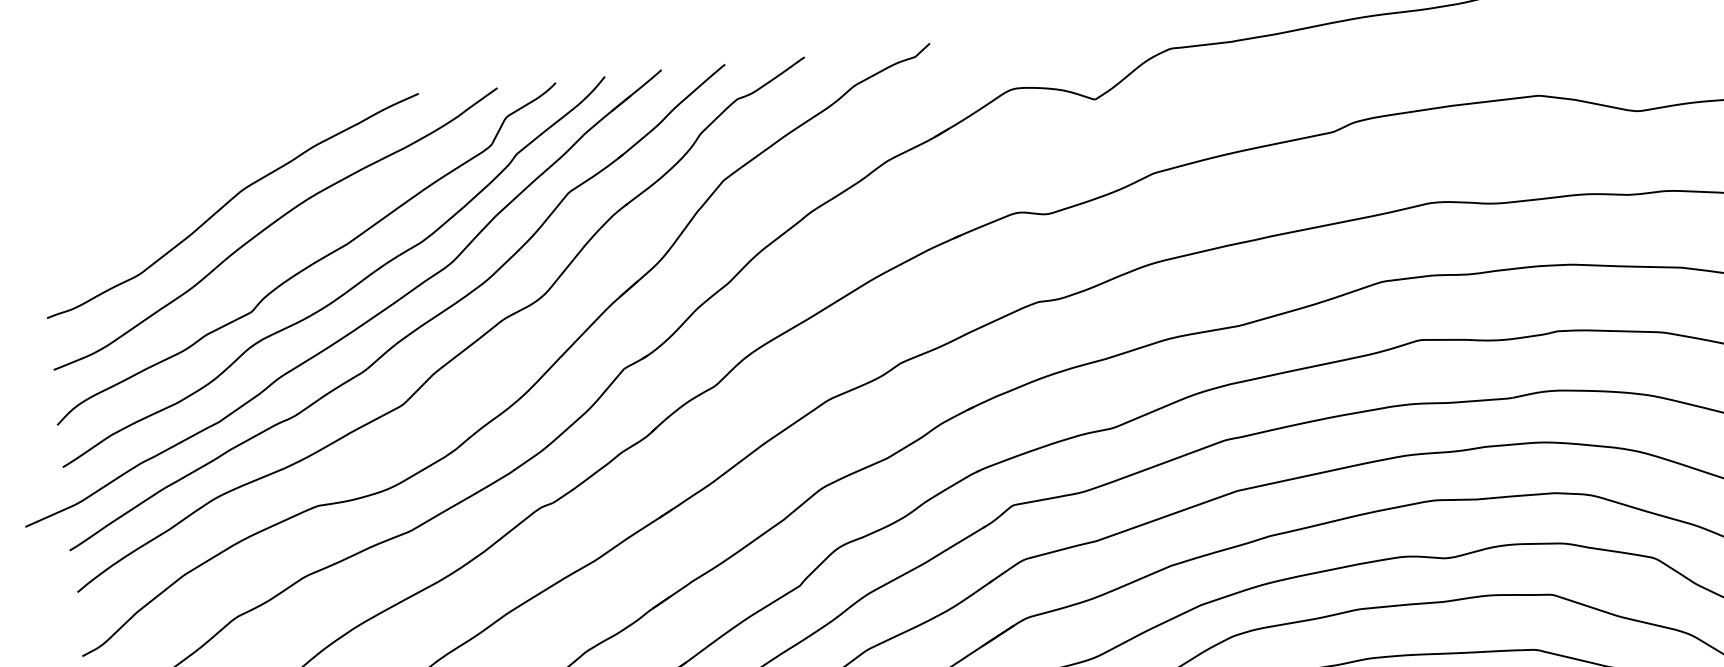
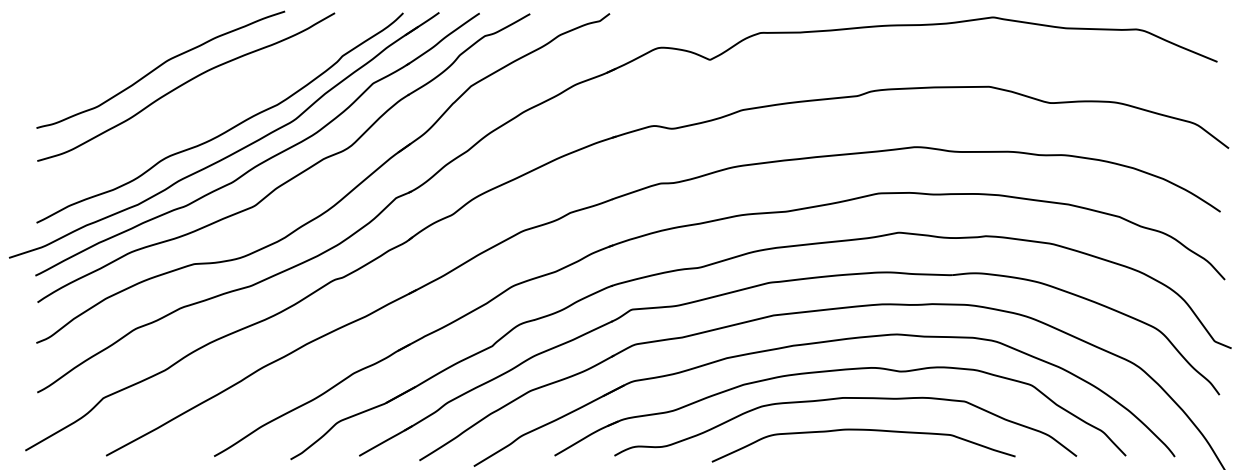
curve: (308, 264) -> (204, 111), removed

